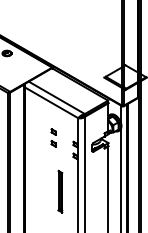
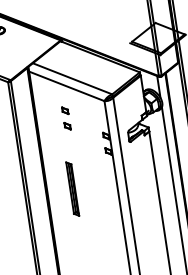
part: (53, 137) -> (66, 117), moved
part: (60, 191) -> (72, 188), moved

